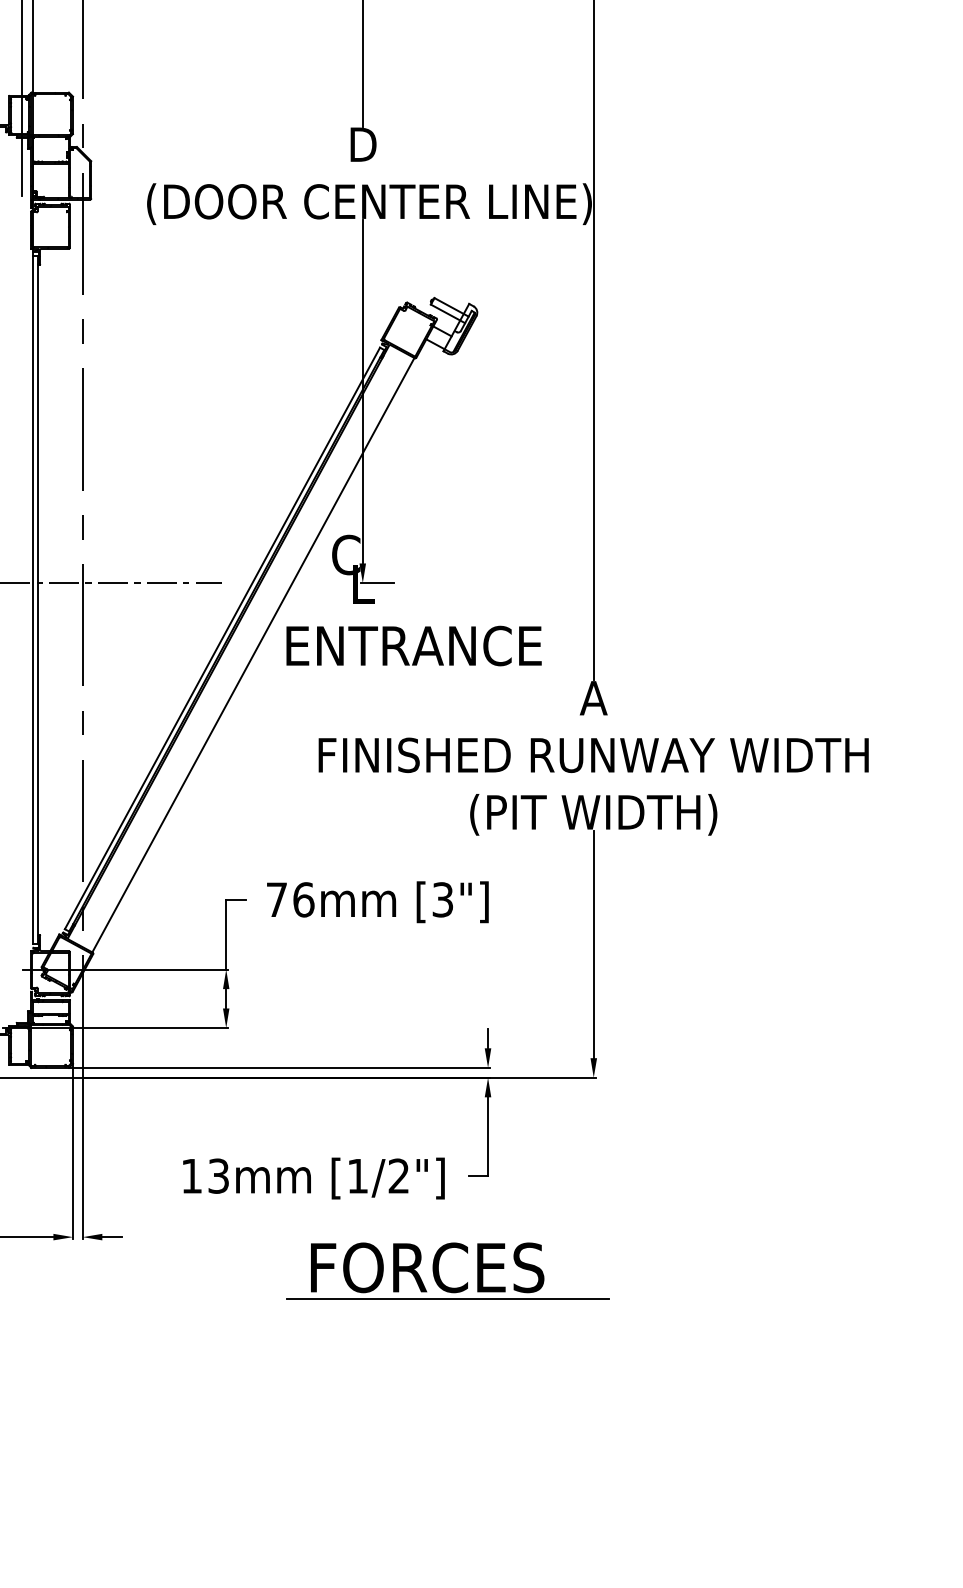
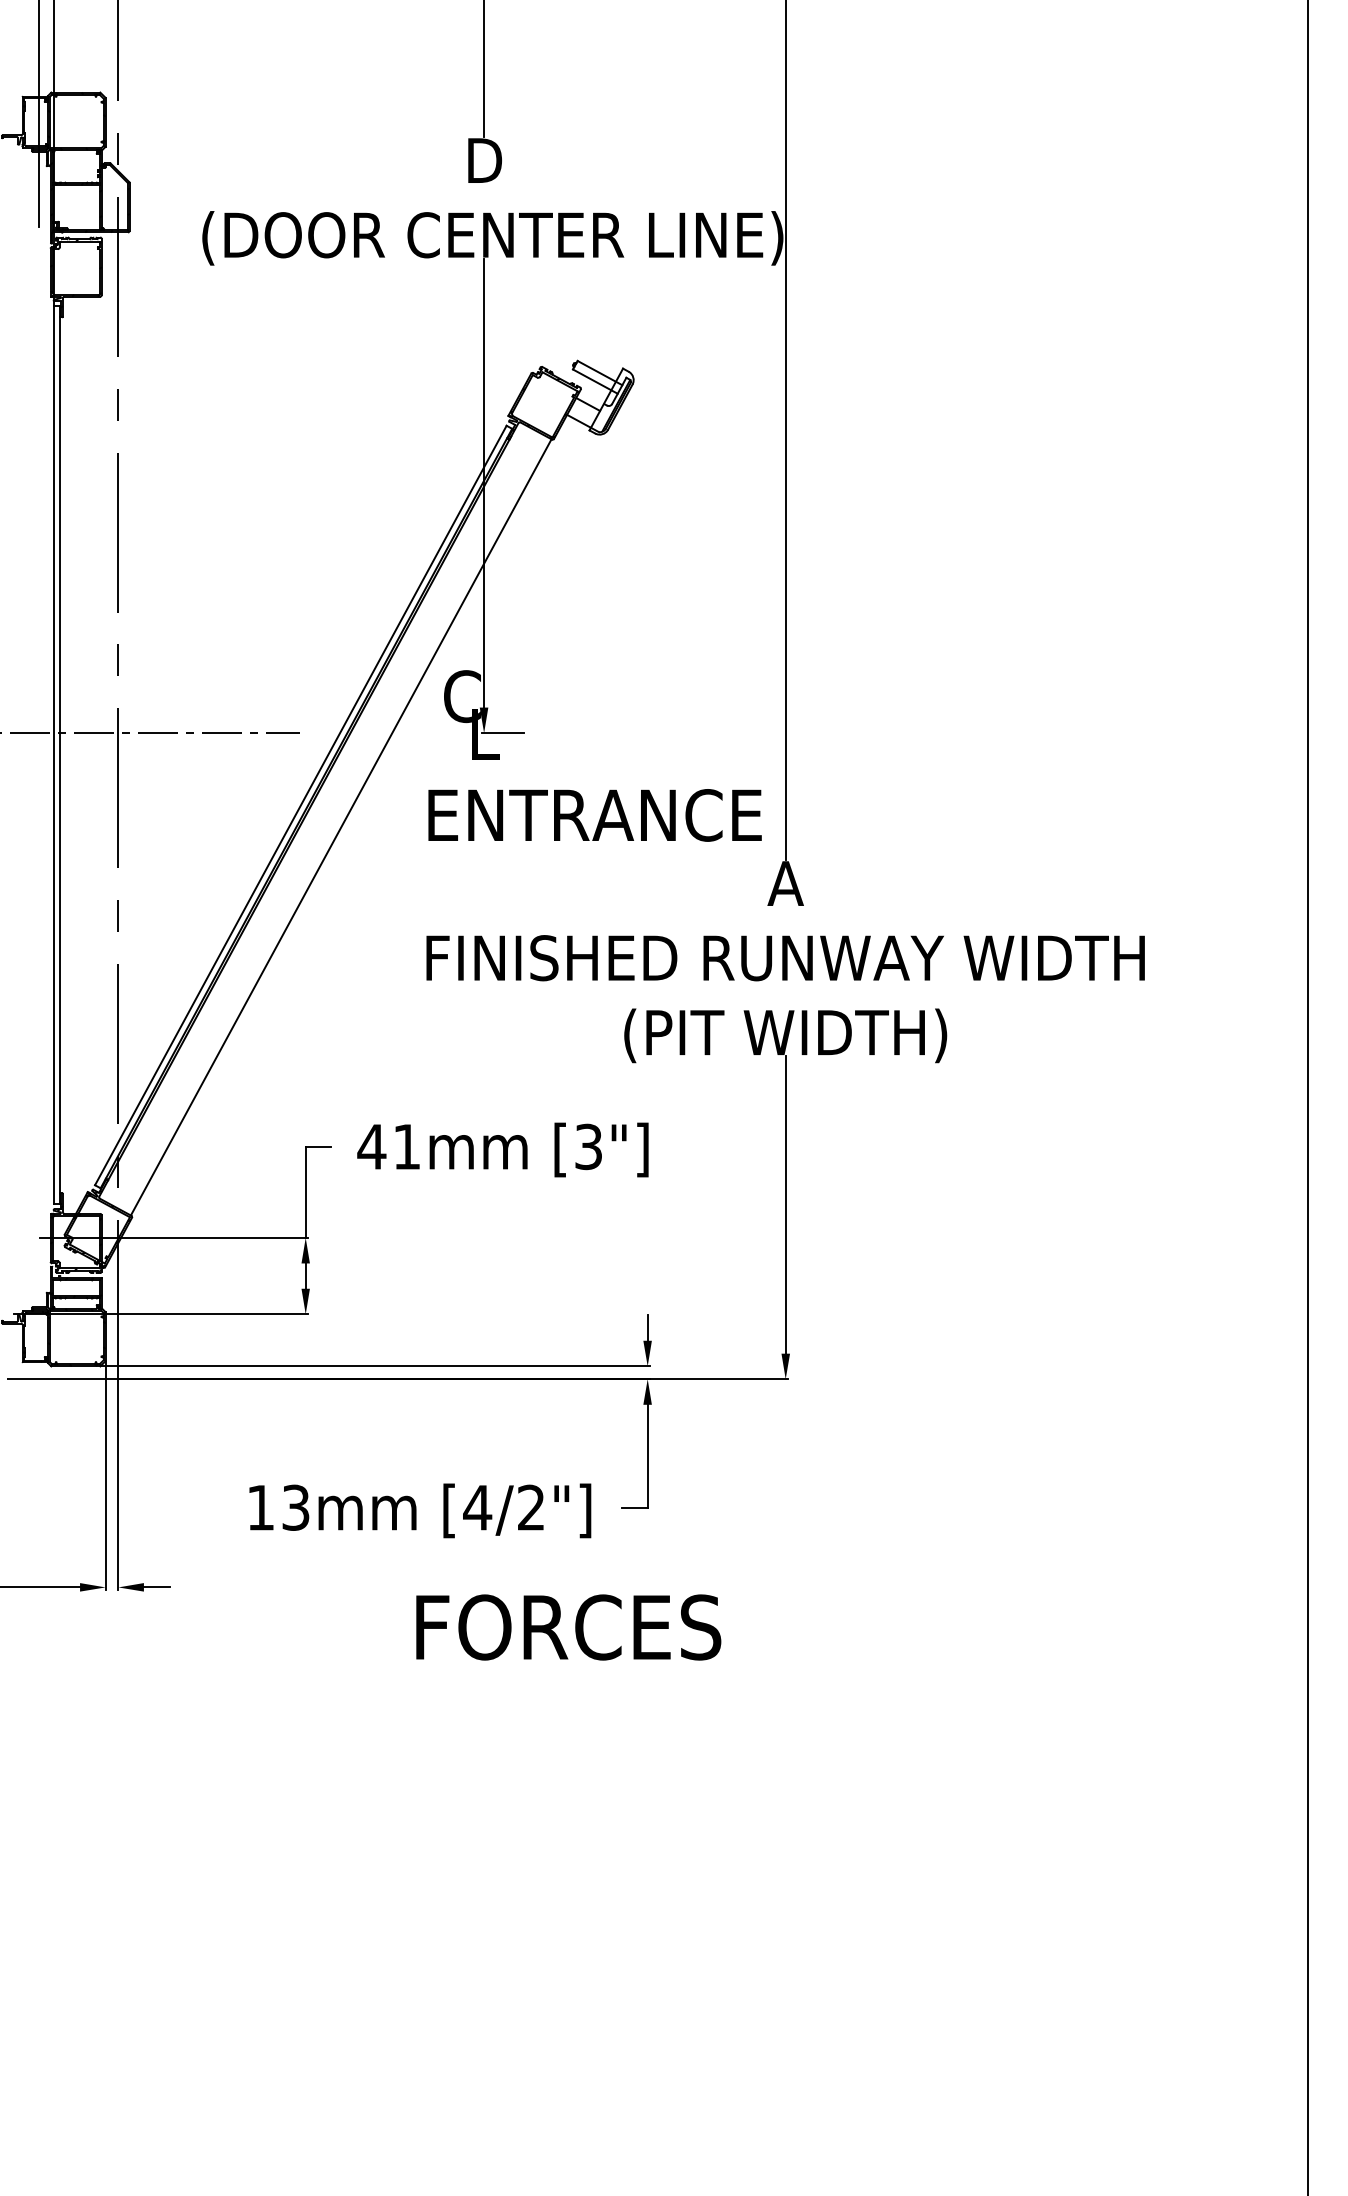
text: (413, 646) -> (594, 815), moved
text: (290, 899) -> (389, 1146), 76mm -> 41mm
text: (357, 1175) -> (477, 1507), [1/2"] -> [4/2"]
line: (448, 1298) -> (595, 1667), removed

